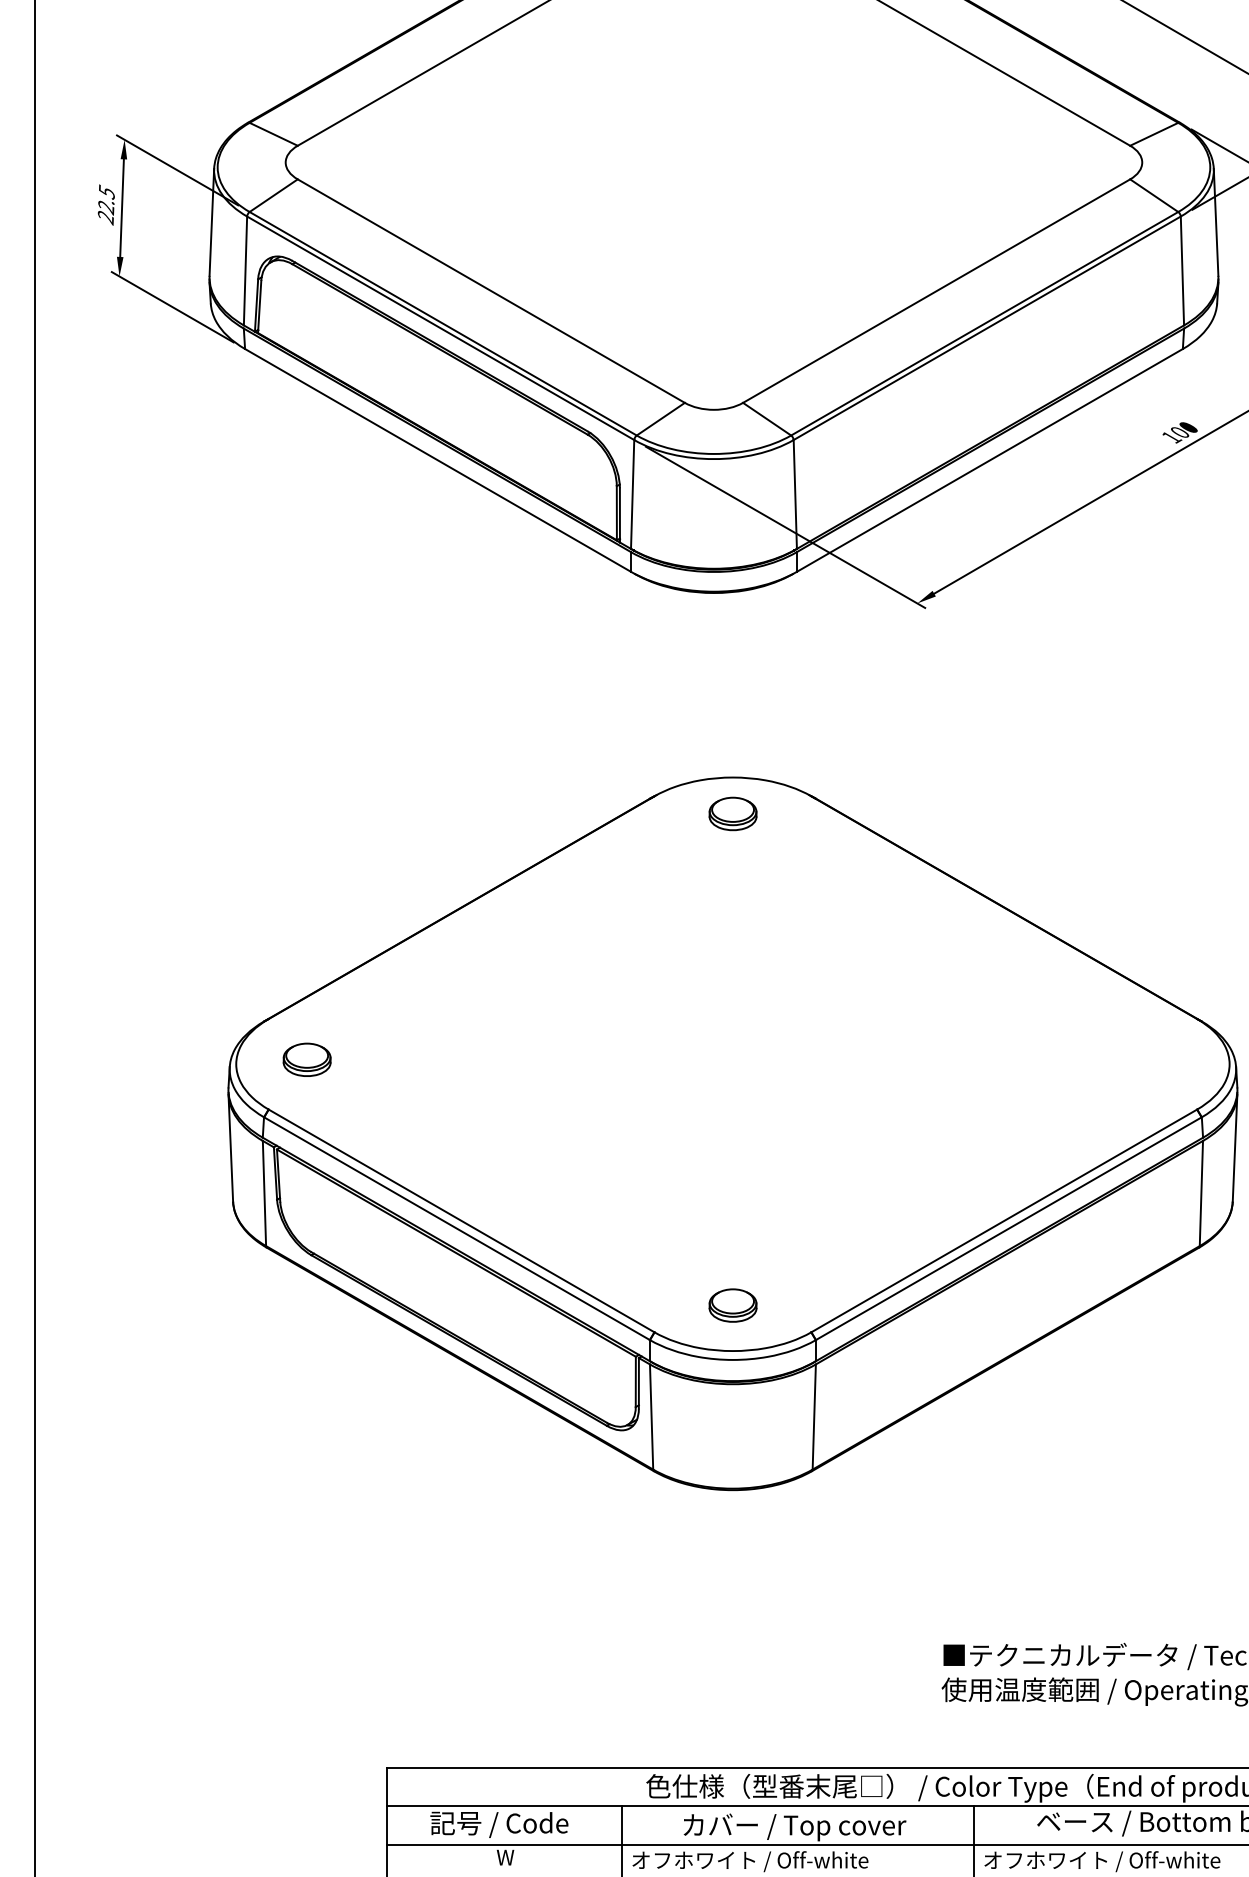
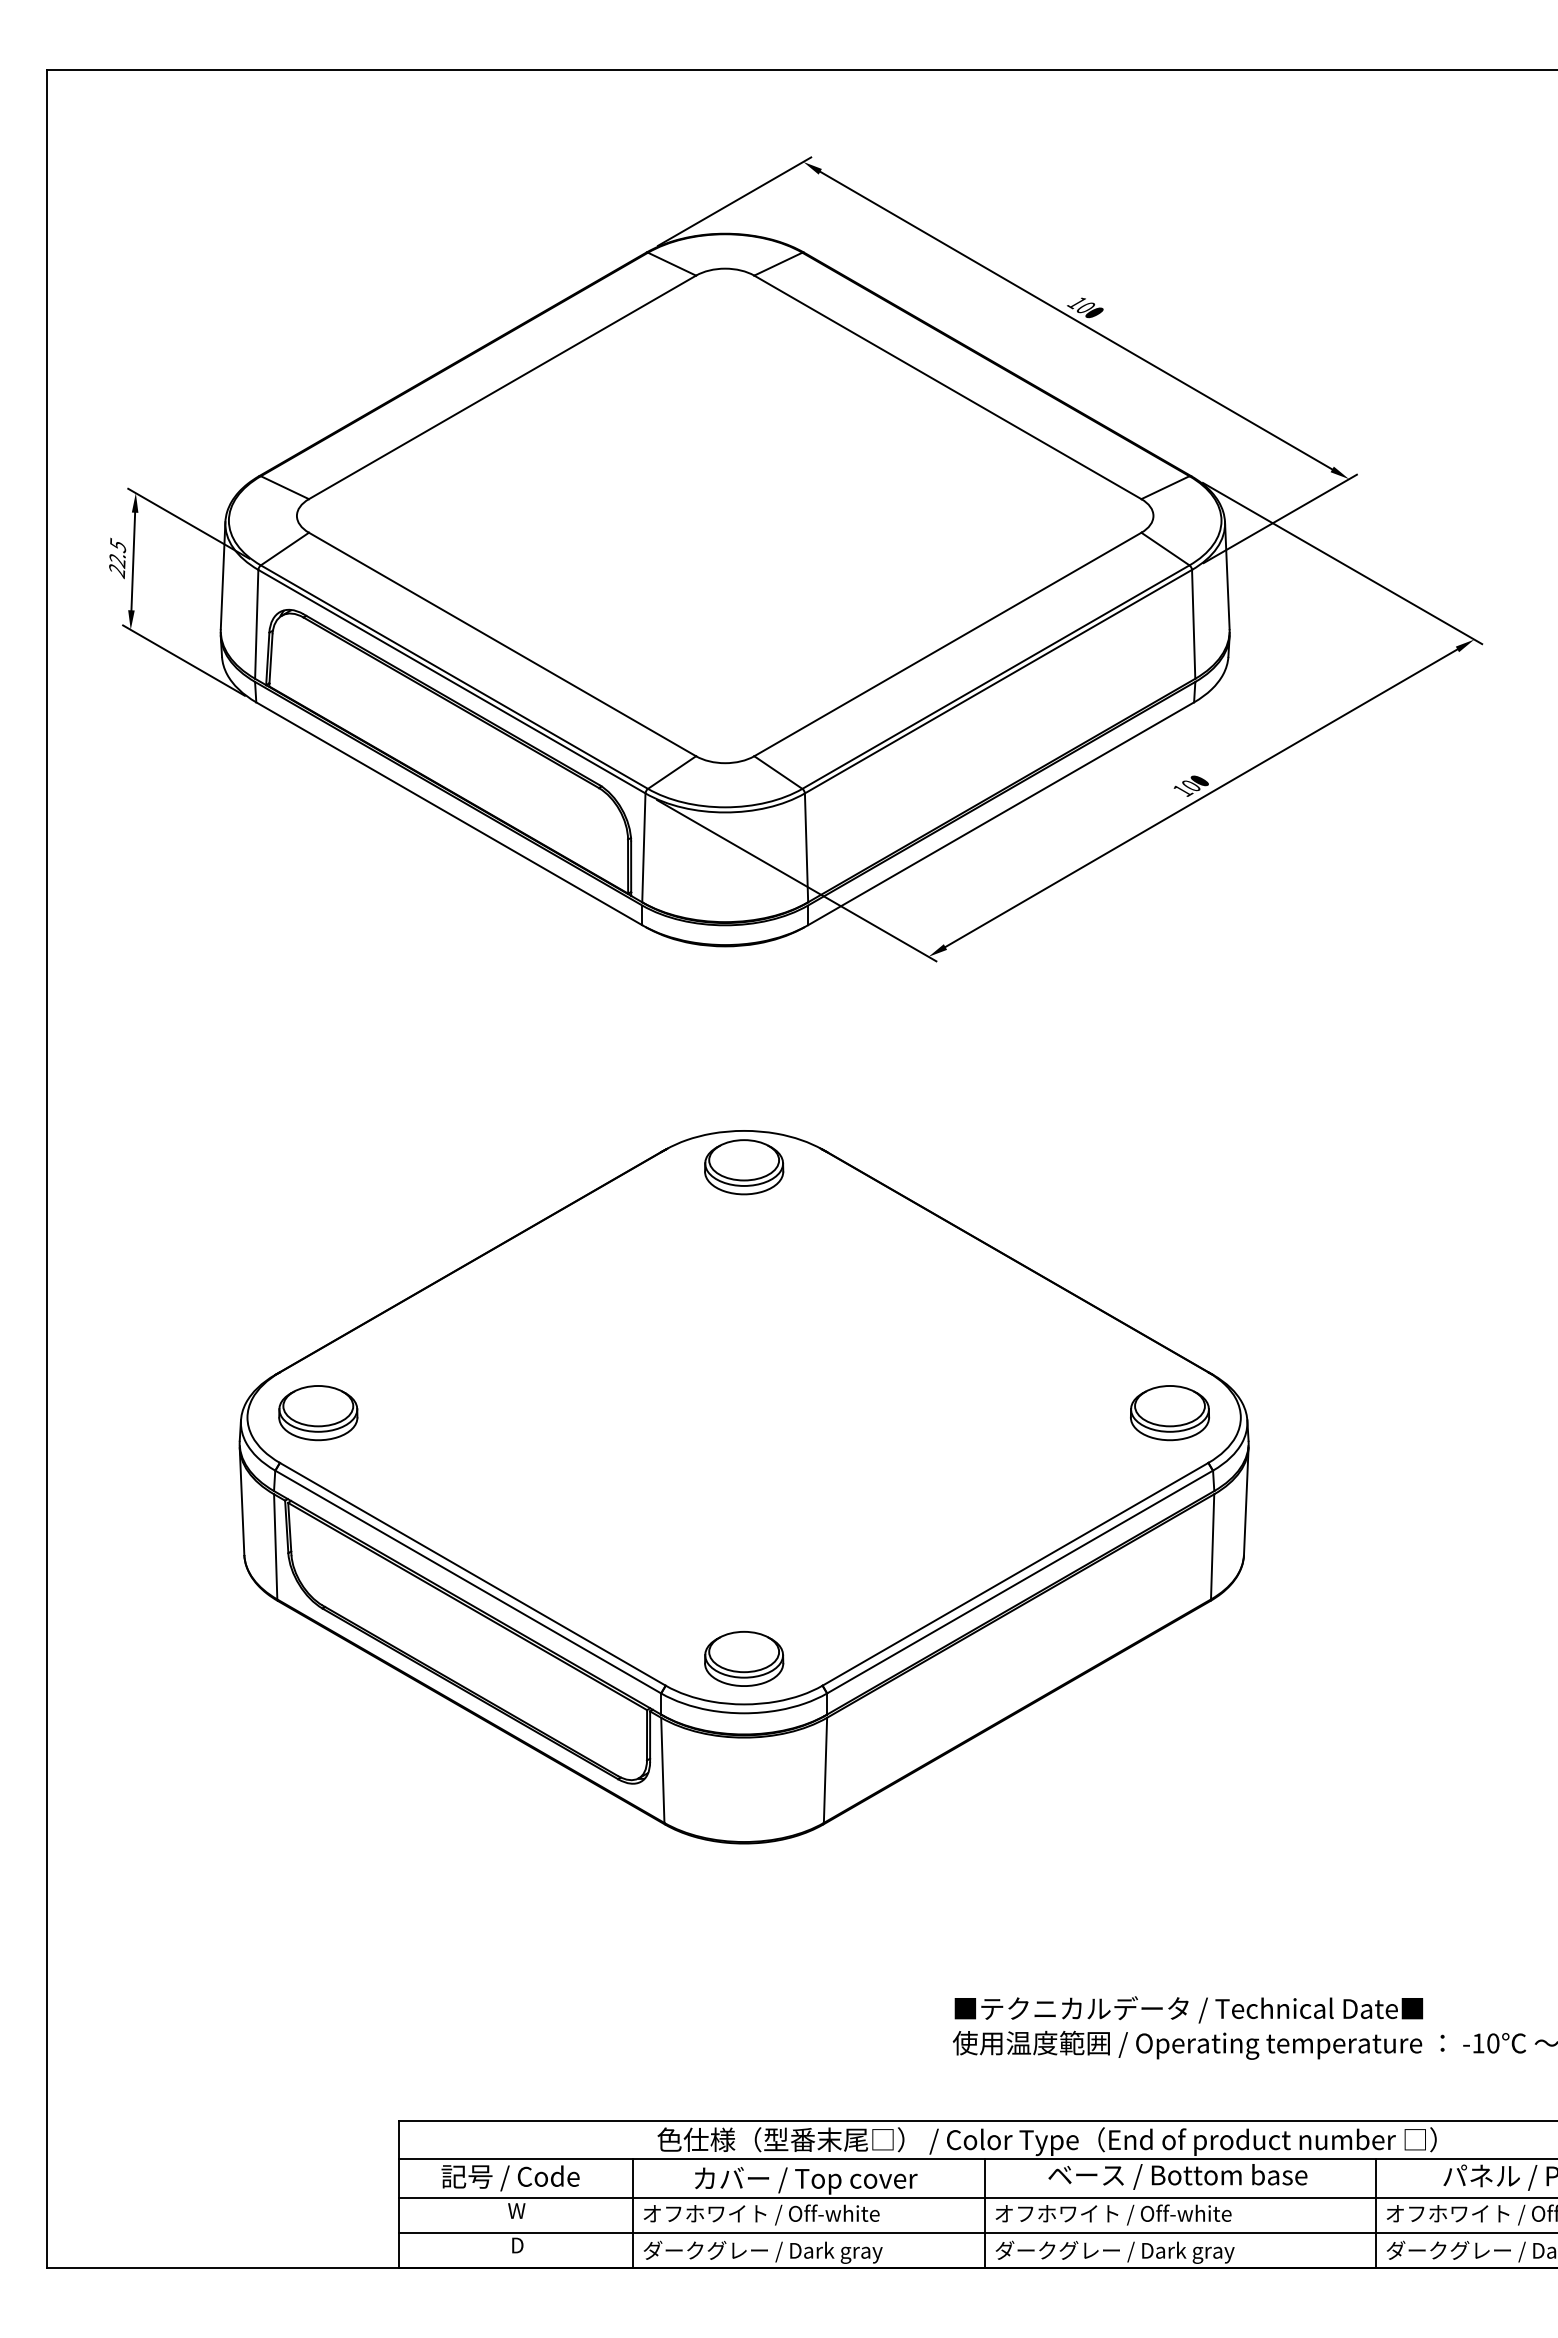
part: (733, 814) -> (744, 1167), size x1.67
part: (307, 1060) -> (318, 1413), size x1.67
part: (1158, 1060) -> (1169, 1413), added
part: (733, 1305) -> (744, 1658), size x1.67

